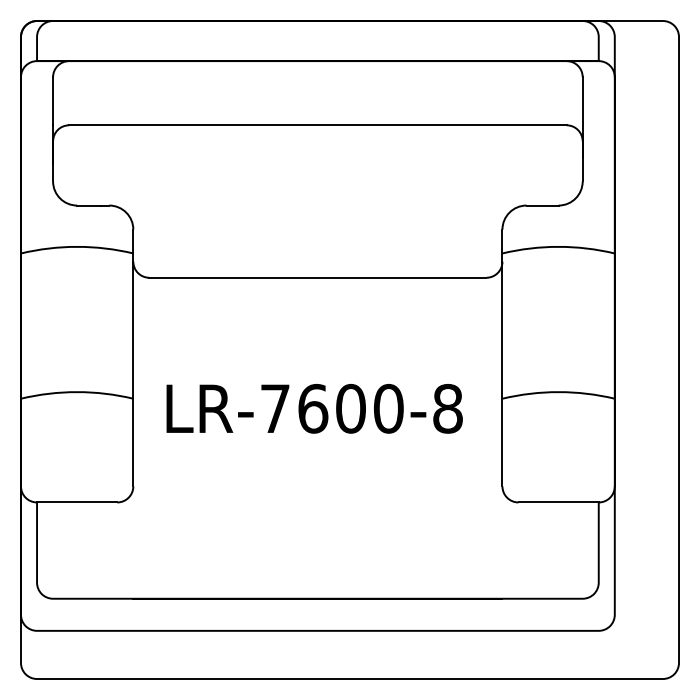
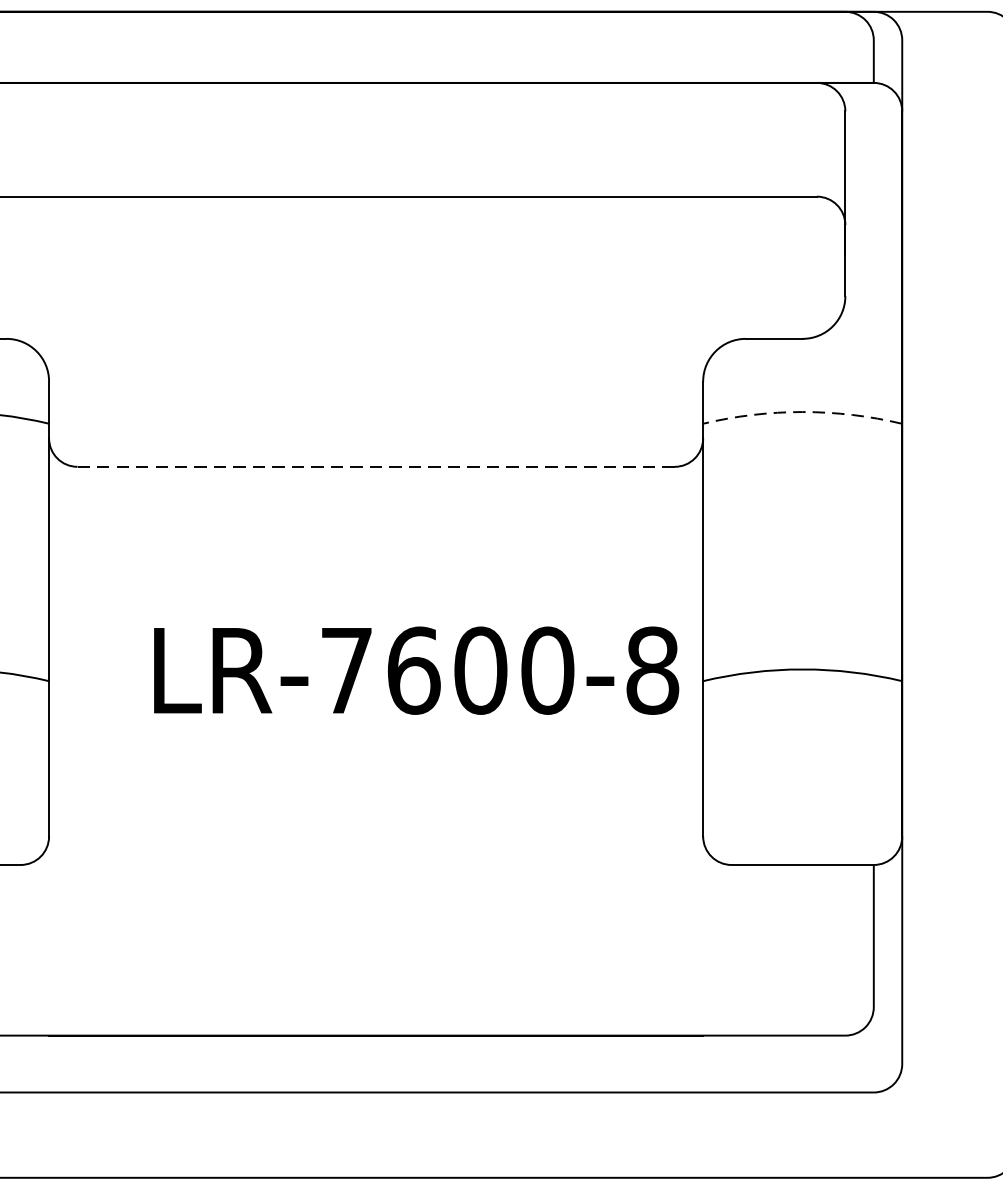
arc: (558, 246) -> (802, 411), solid -> dashed
line: (317, 277) -> (375, 466), solid -> dashed
text: (314, 408) -> (416, 670), moved

